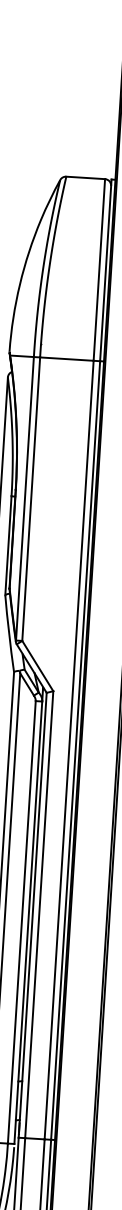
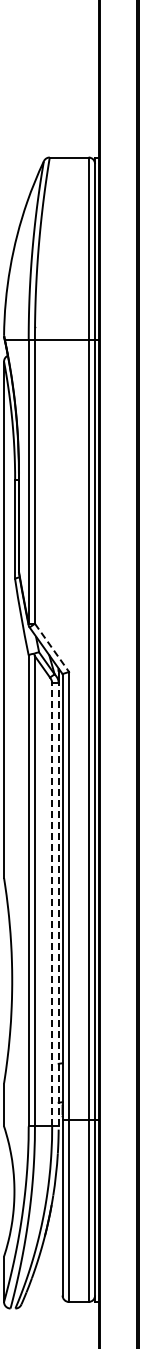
line: (38, 665) -> (52, 647), solid -> dashed
line: (22, 922) -> (52, 904), solid -> dashed
line: (28, 922) -> (58, 904), solid -> dashed

